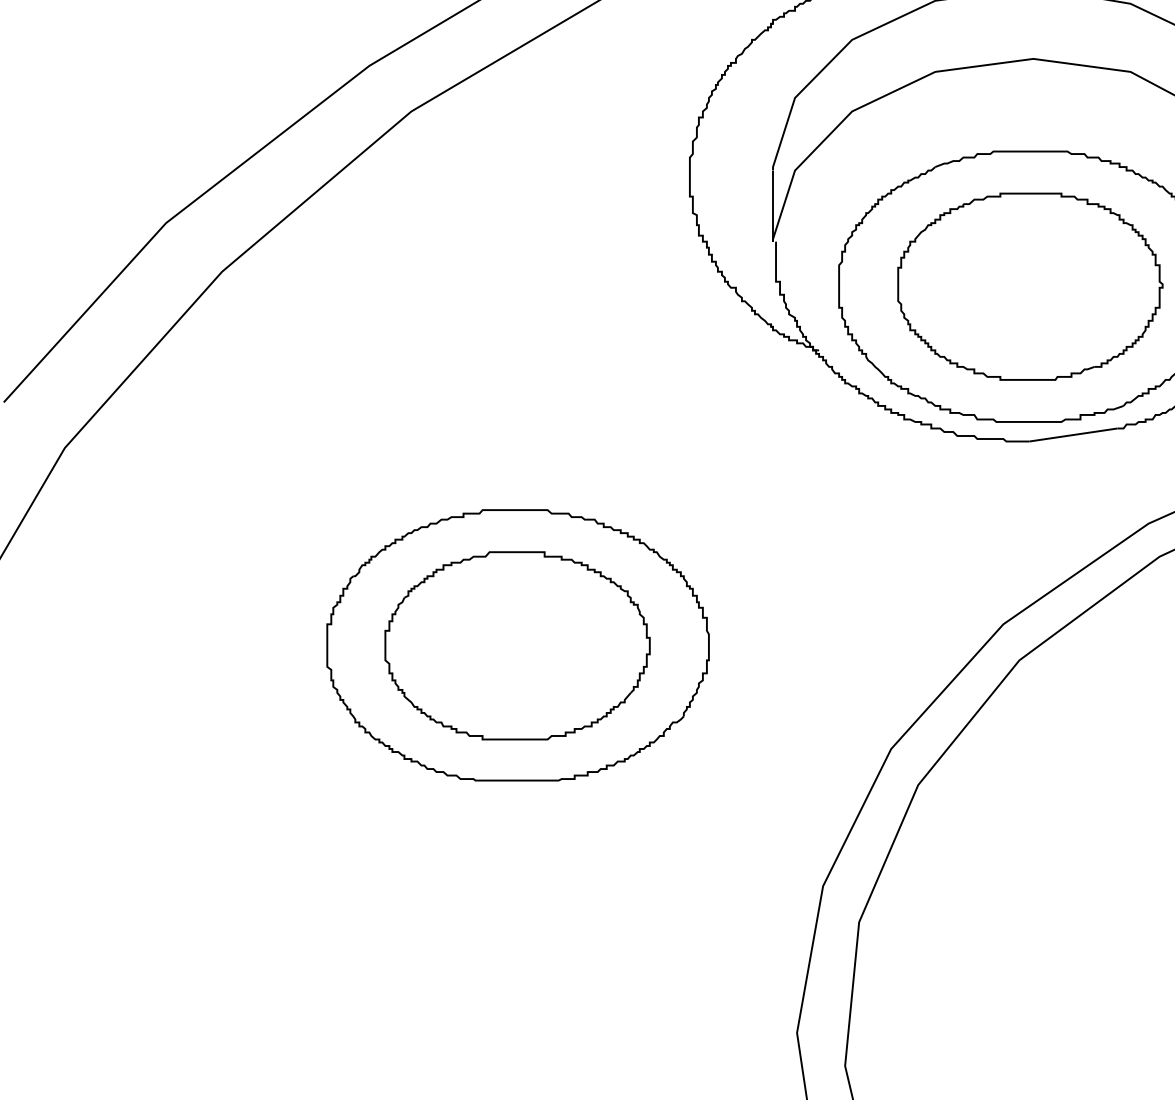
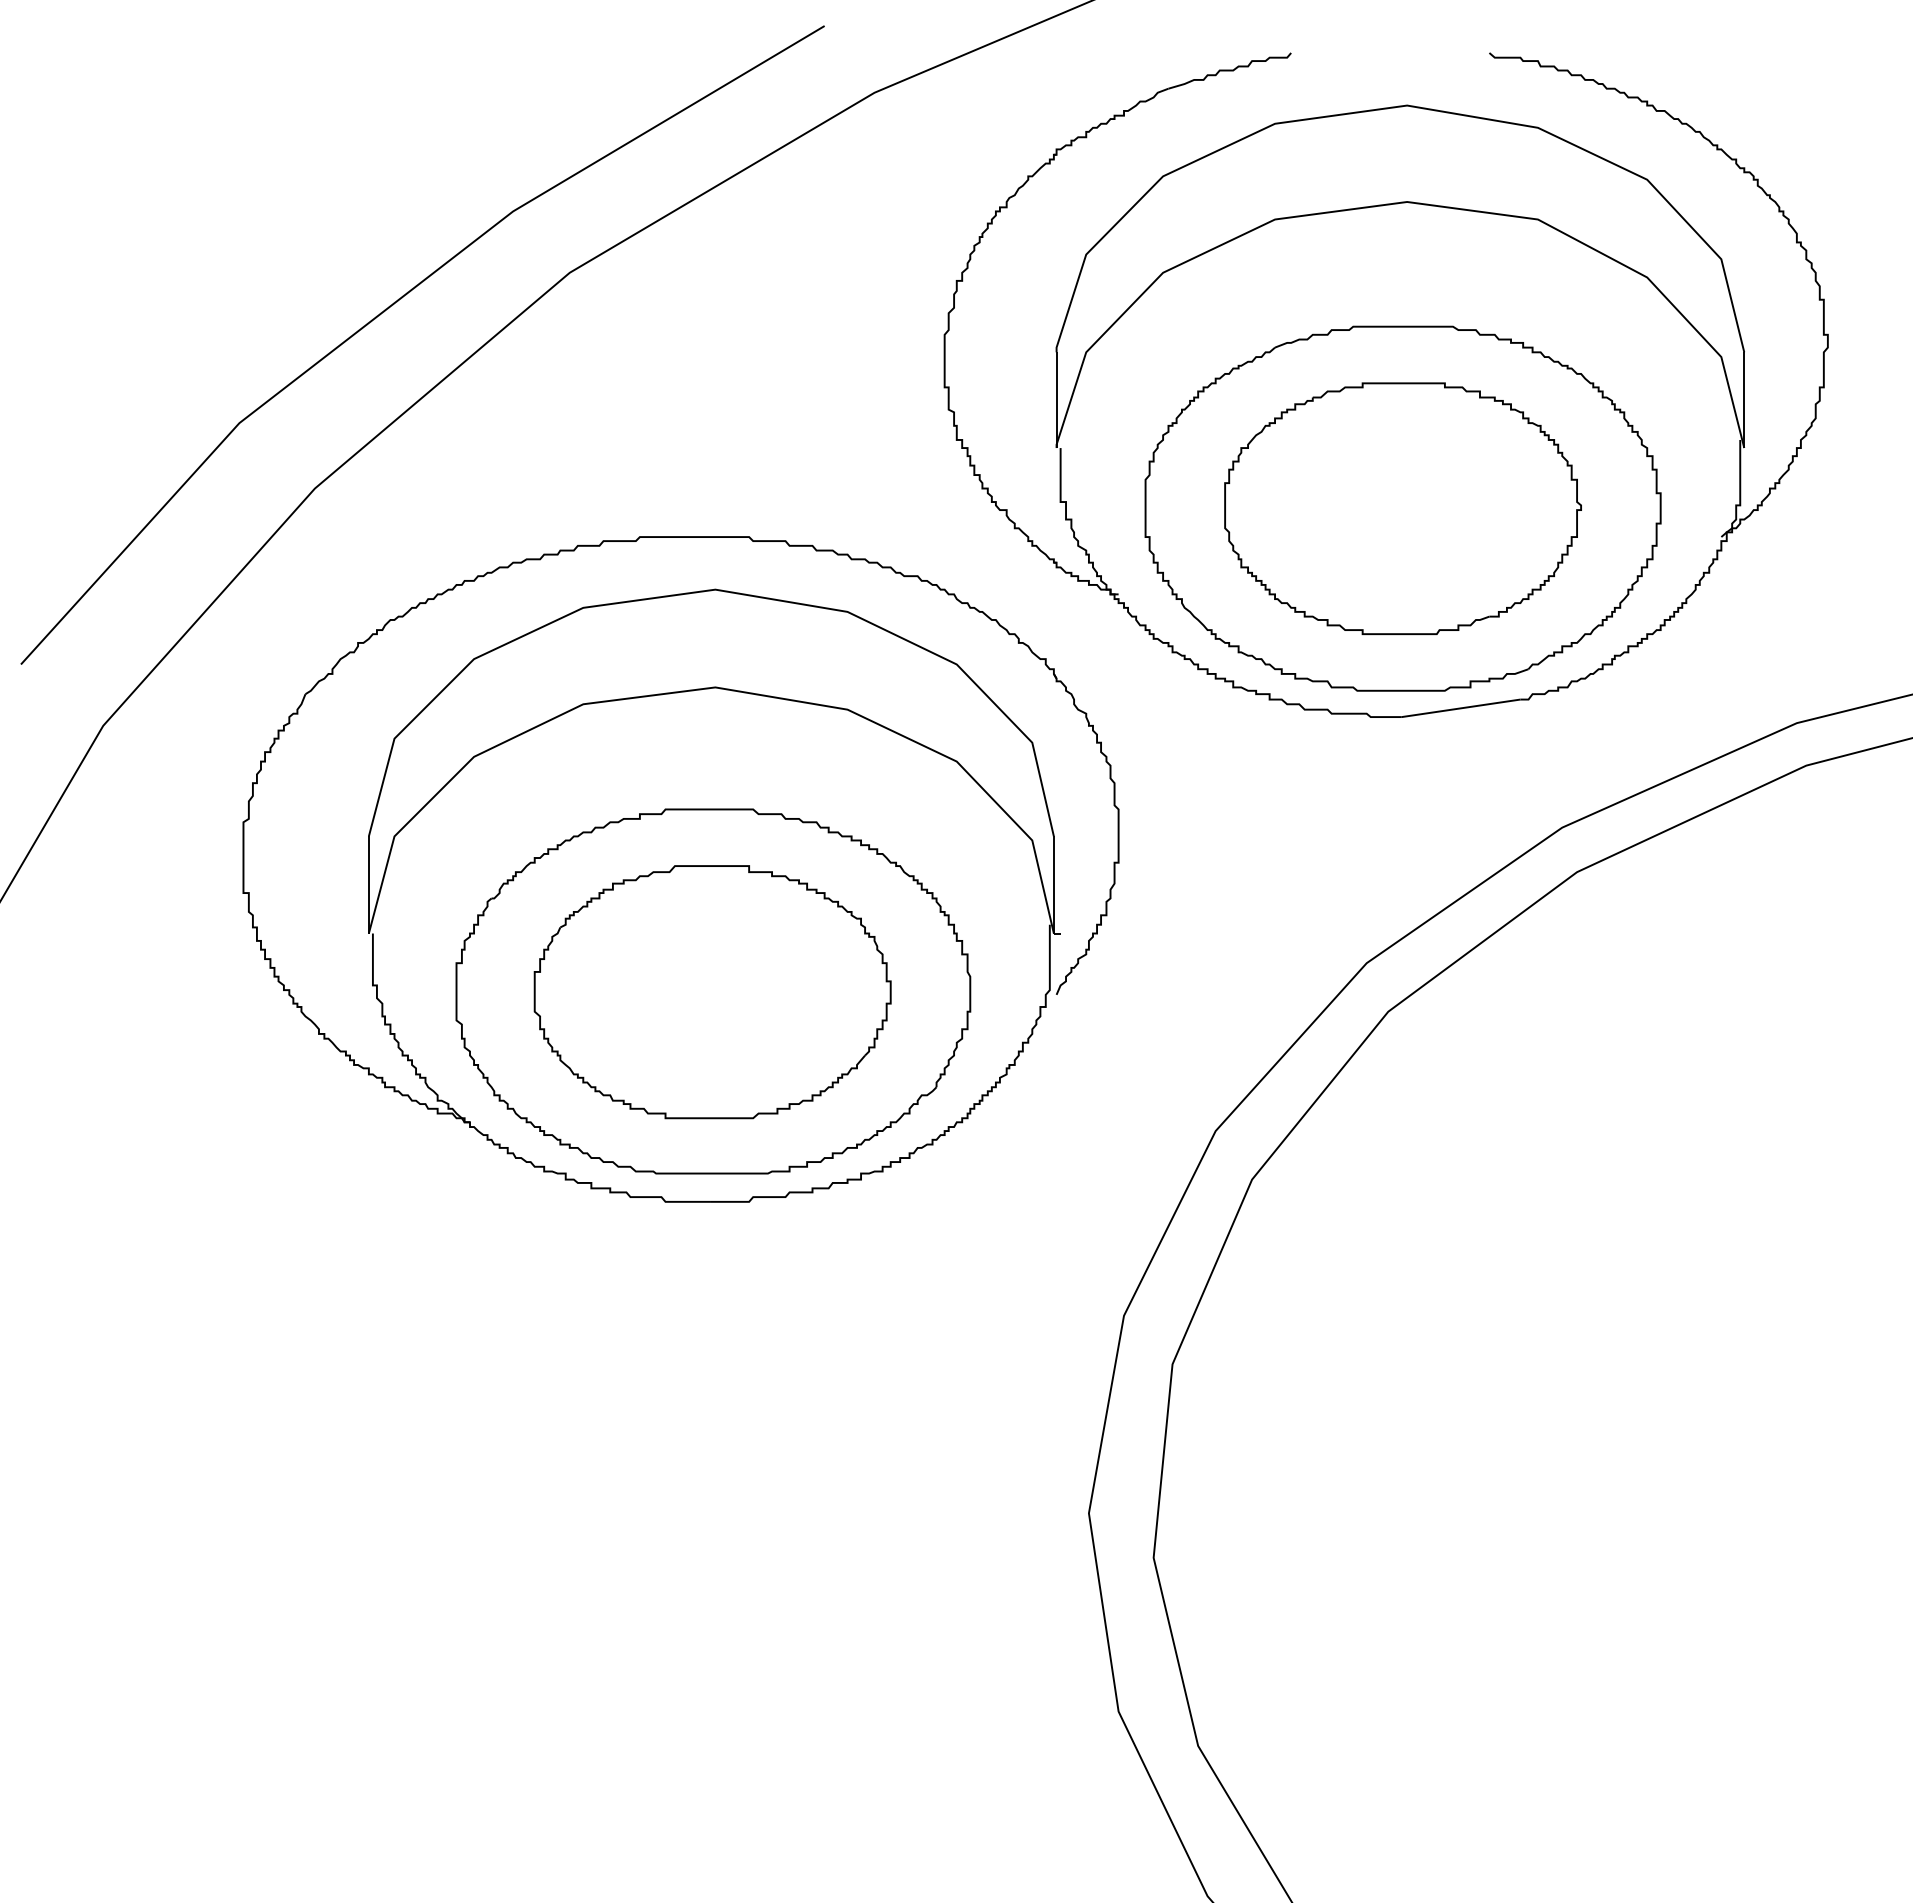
part: (480, 425) -> (662, 695), added

